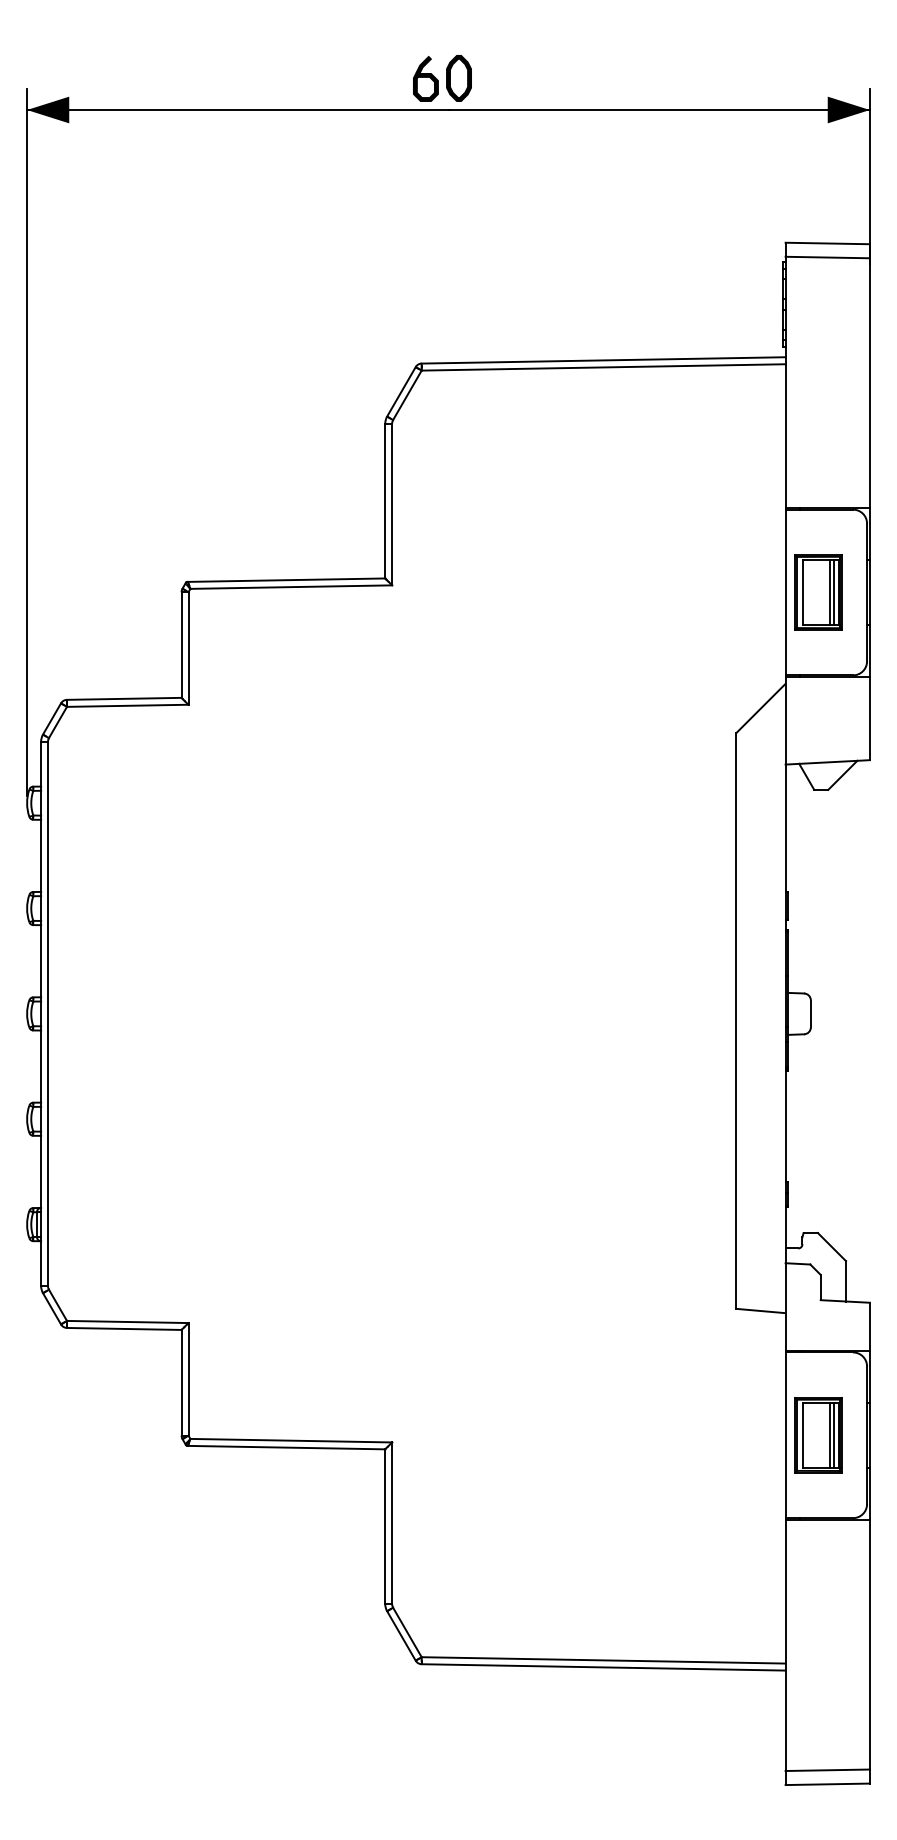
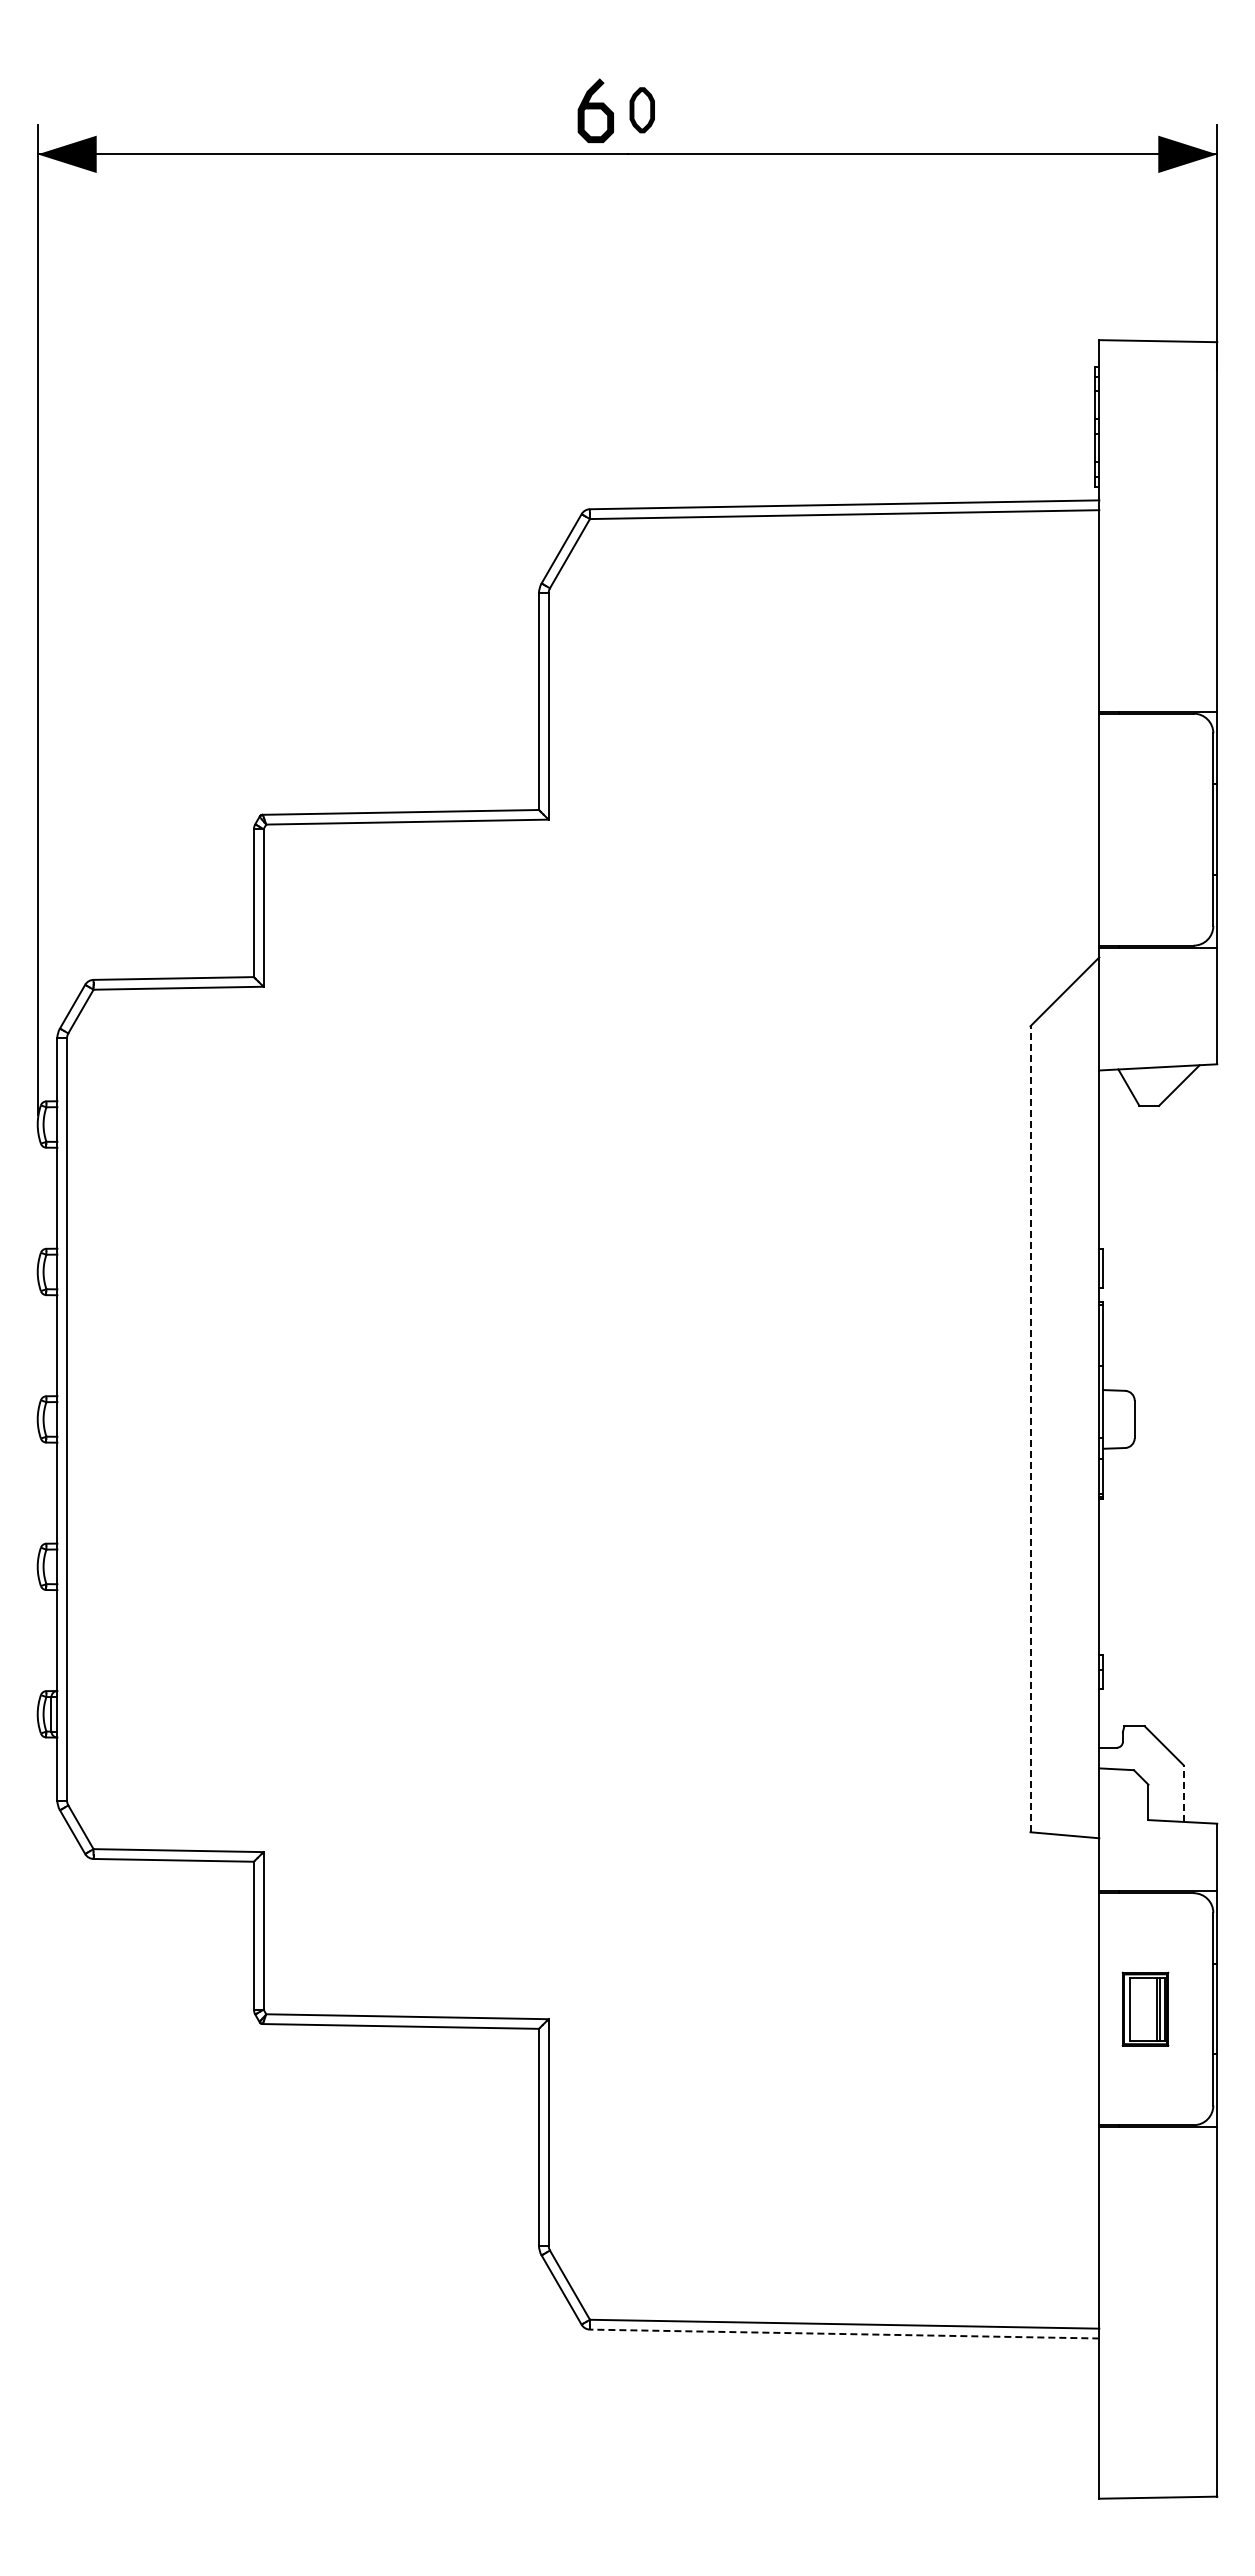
part: (459, 78) -> (642, 110), size x0.7
line: (827, 257) -> (1158, 360), removed
part: (818, 592) -> (1145, 829), removed
line: (736, 1020) -> (1030, 1428), solid -> dashed
line: (845, 1281) -> (1183, 1793), solid -> dashed
part: (818, 1435) -> (1145, 2009), size x0.7
line: (603, 1667) -> (844, 2334), solid -> dashed
line: (827, 1769) -> (1158, 2477), removed

